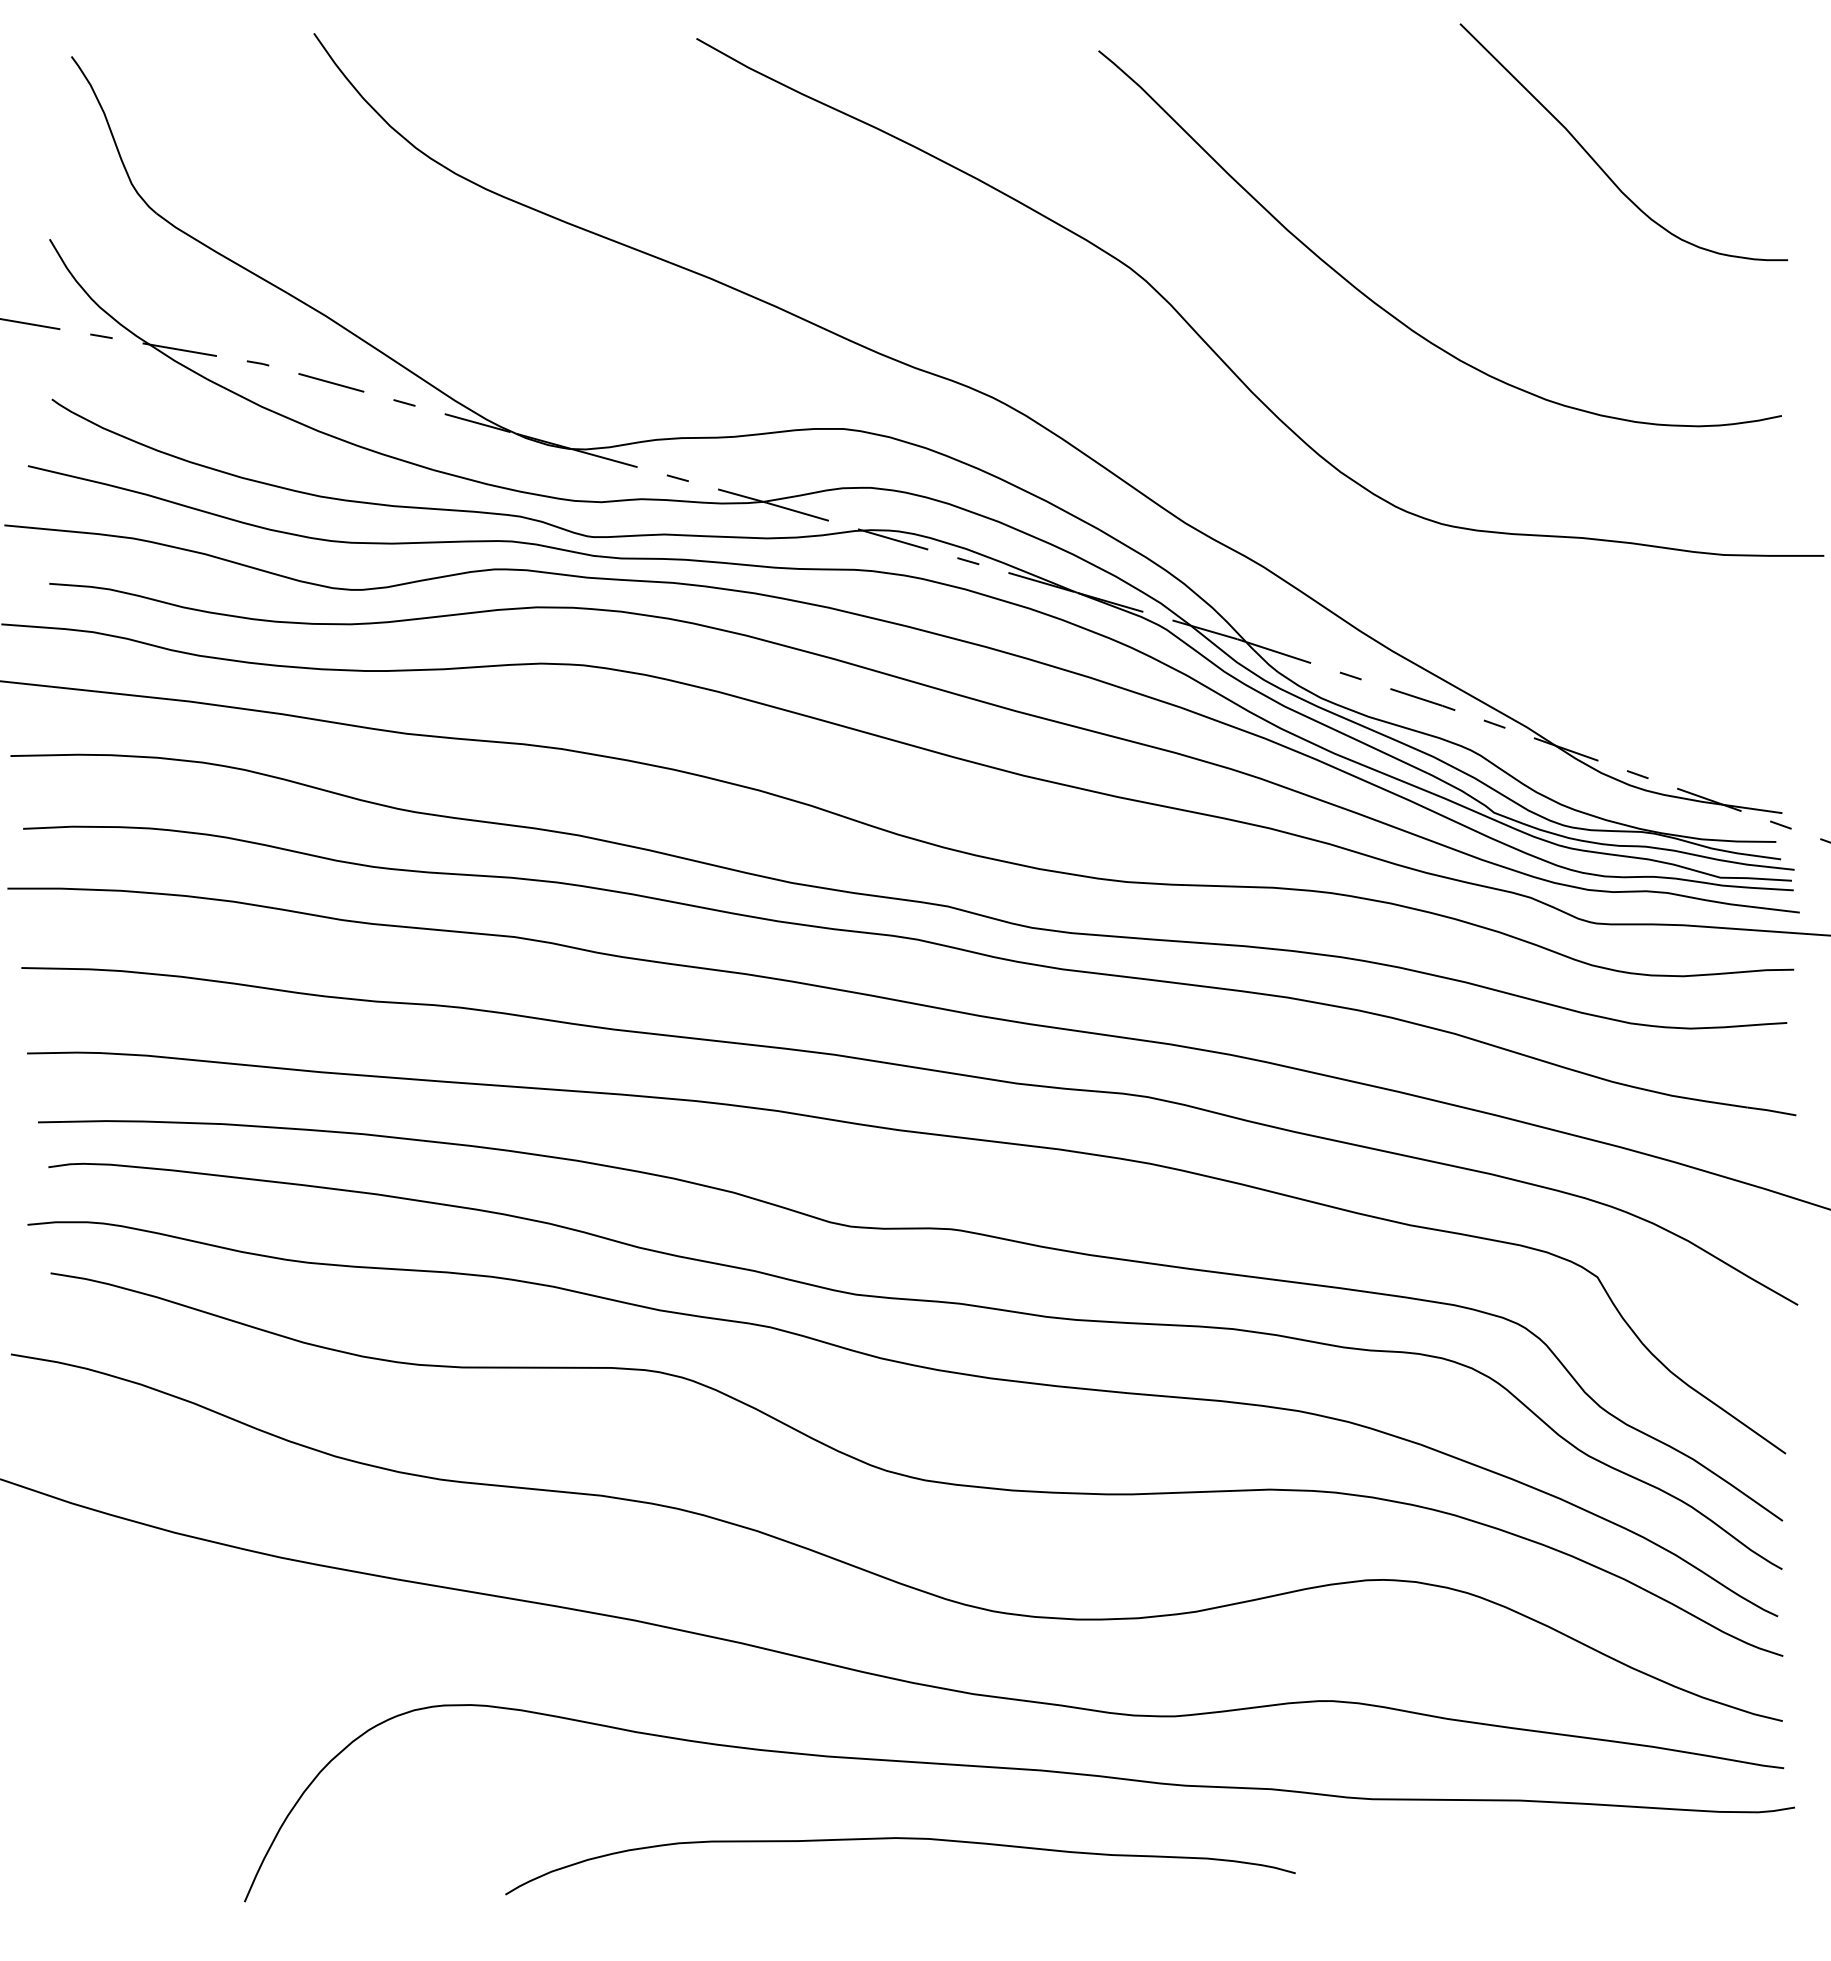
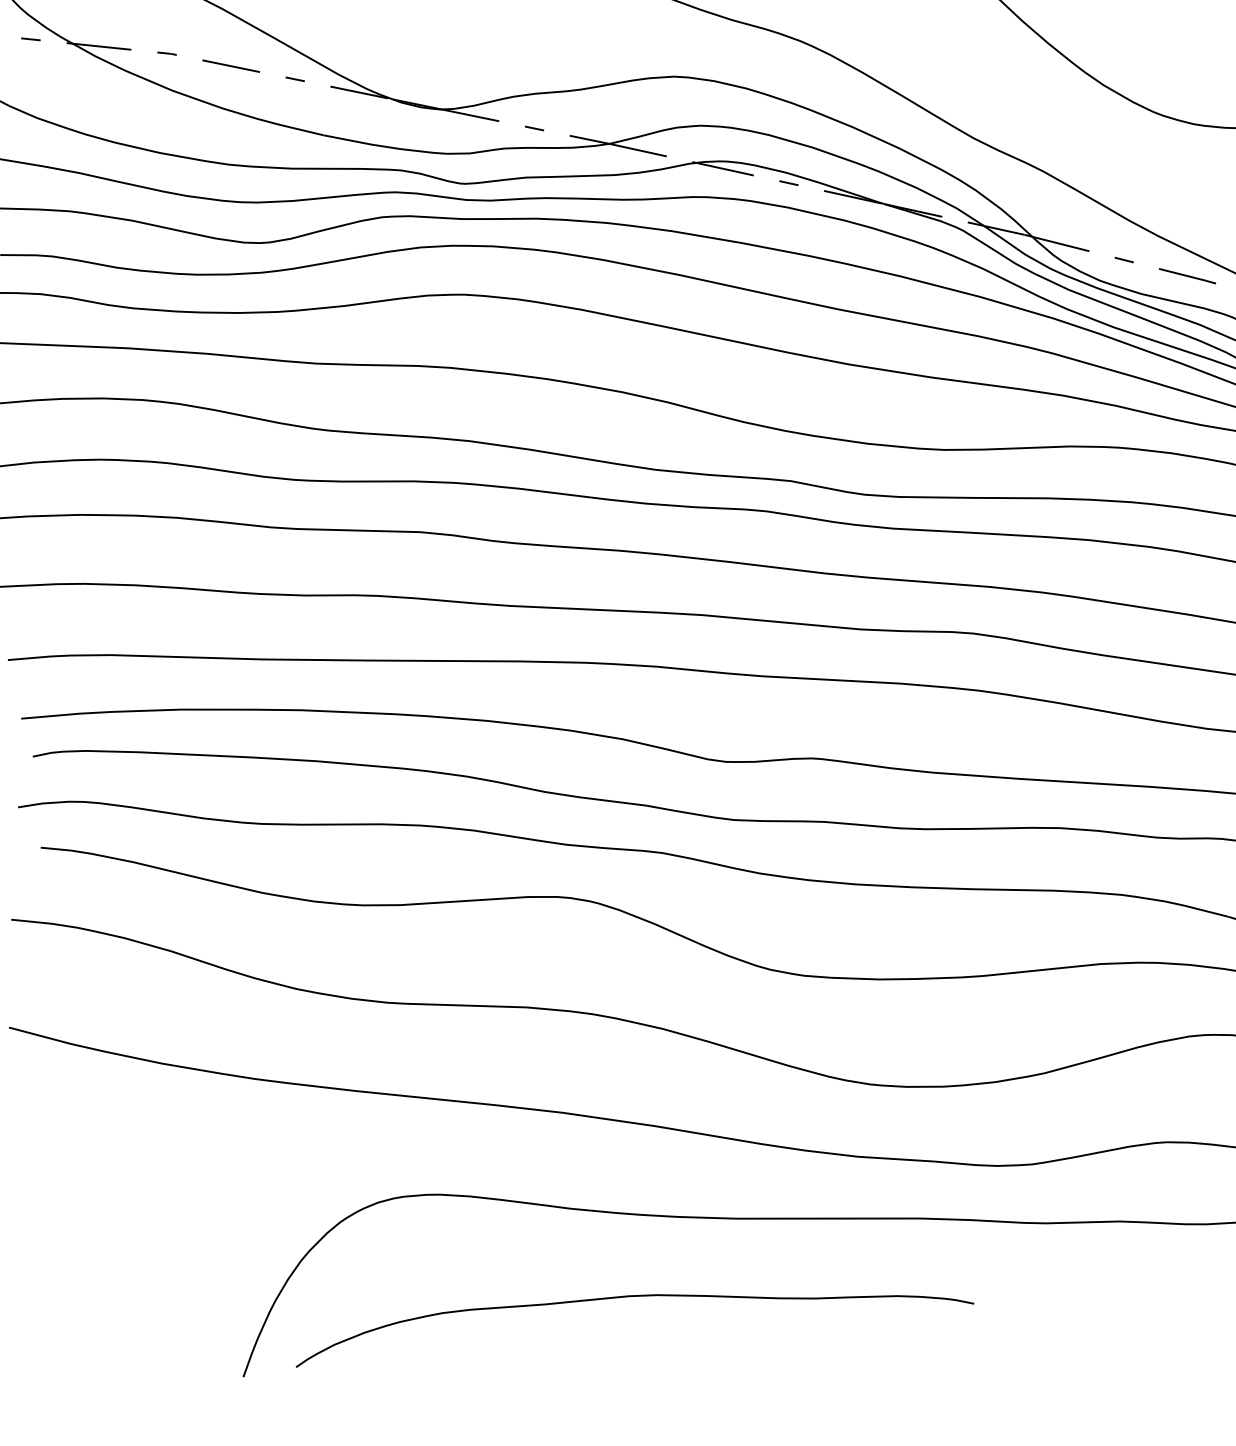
curve: (900, 1839) -> (632, 1297), moved

